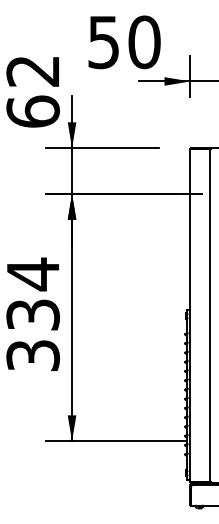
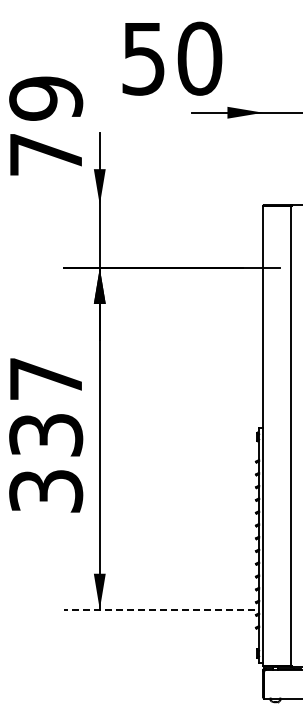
line: (190, 76) -> (263, 105), removed
text: (33, 91) -> (46, 126), 62 -> 79
line: (102, 147) -> (142, 204), removed
text: (32, 273) -> (45, 378), 334 -> 337
line: (115, 441) -> (159, 609), solid -> dashed

